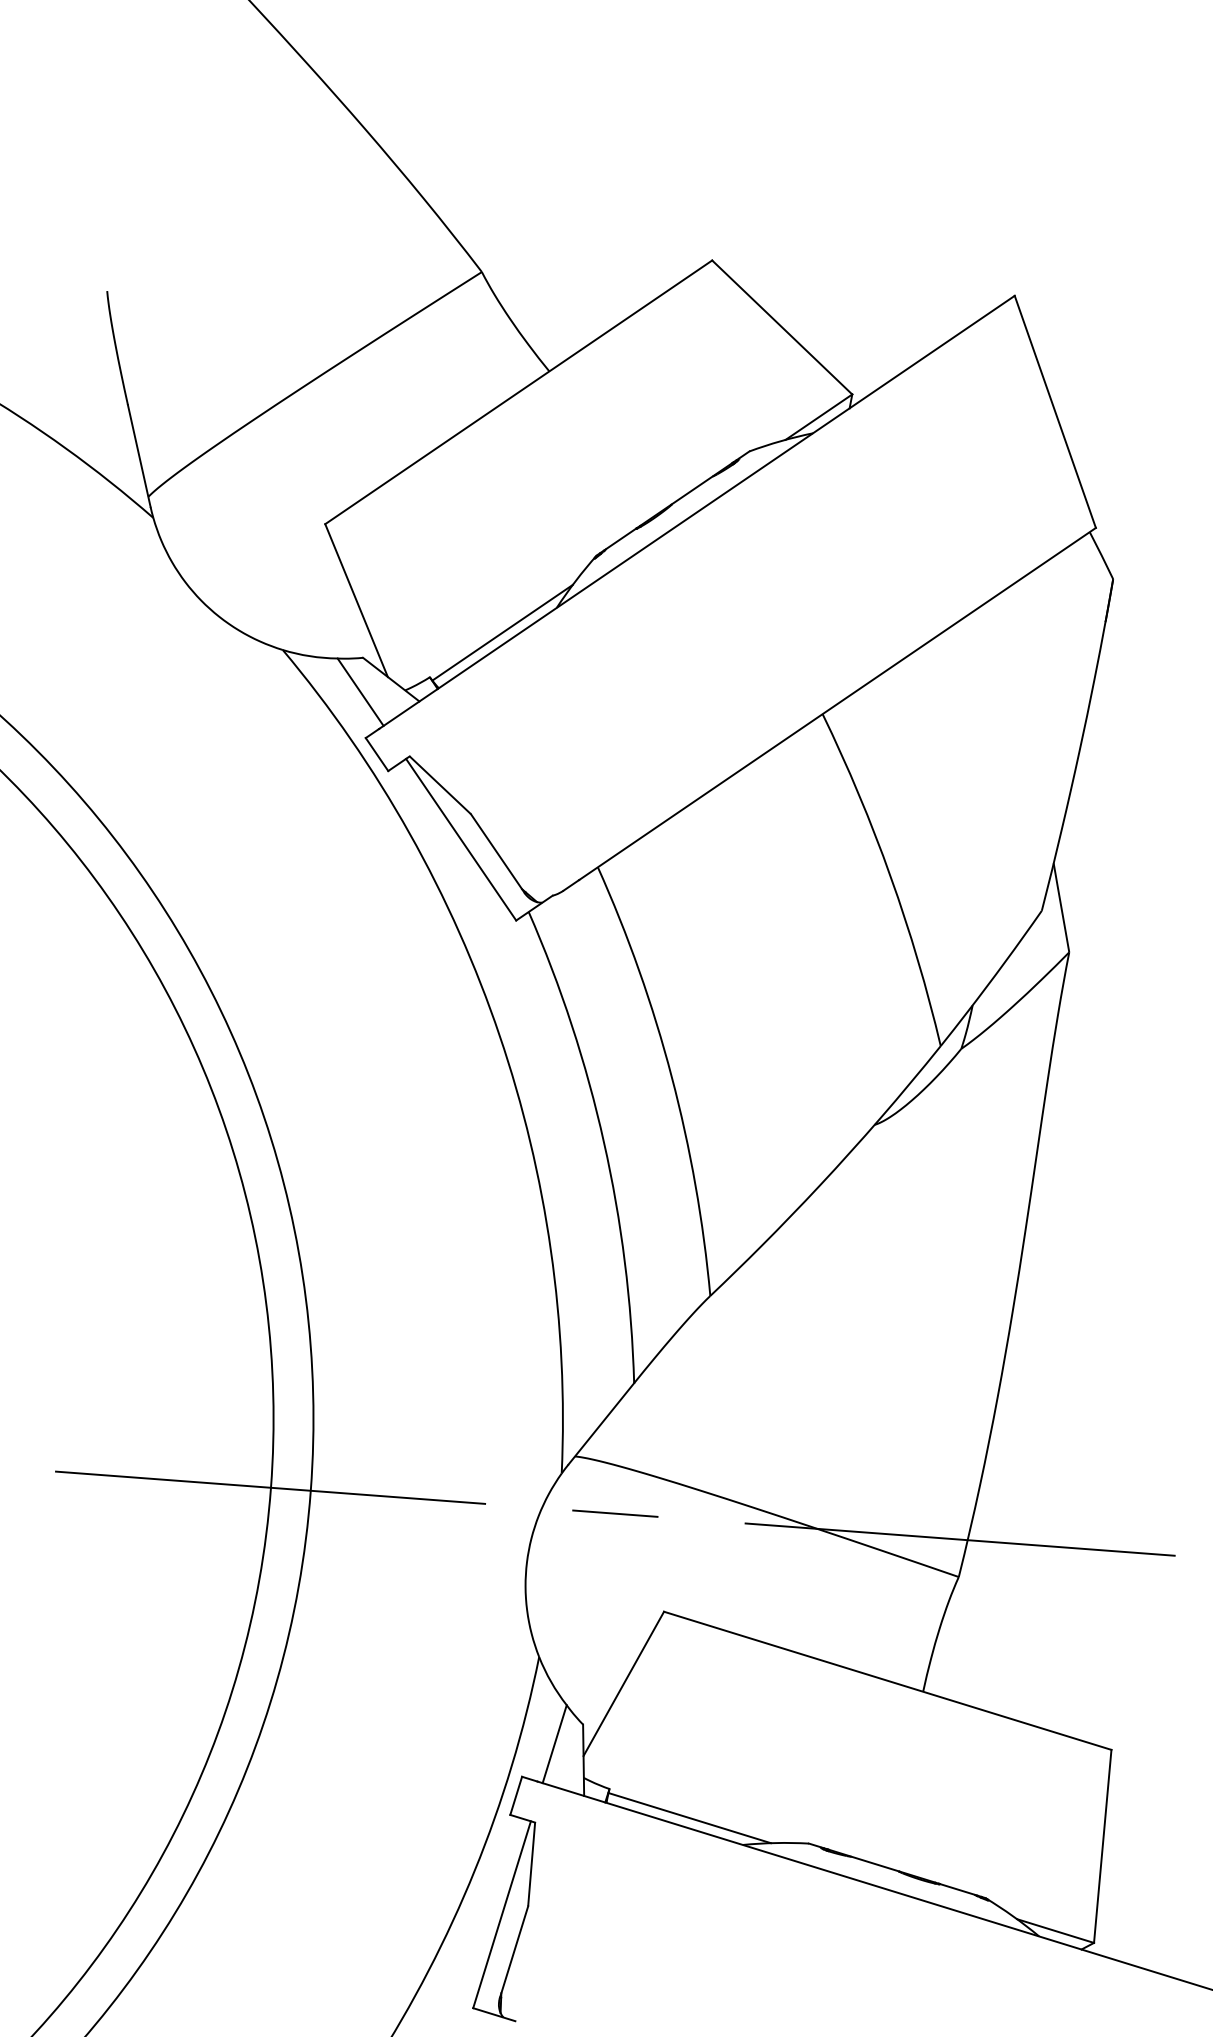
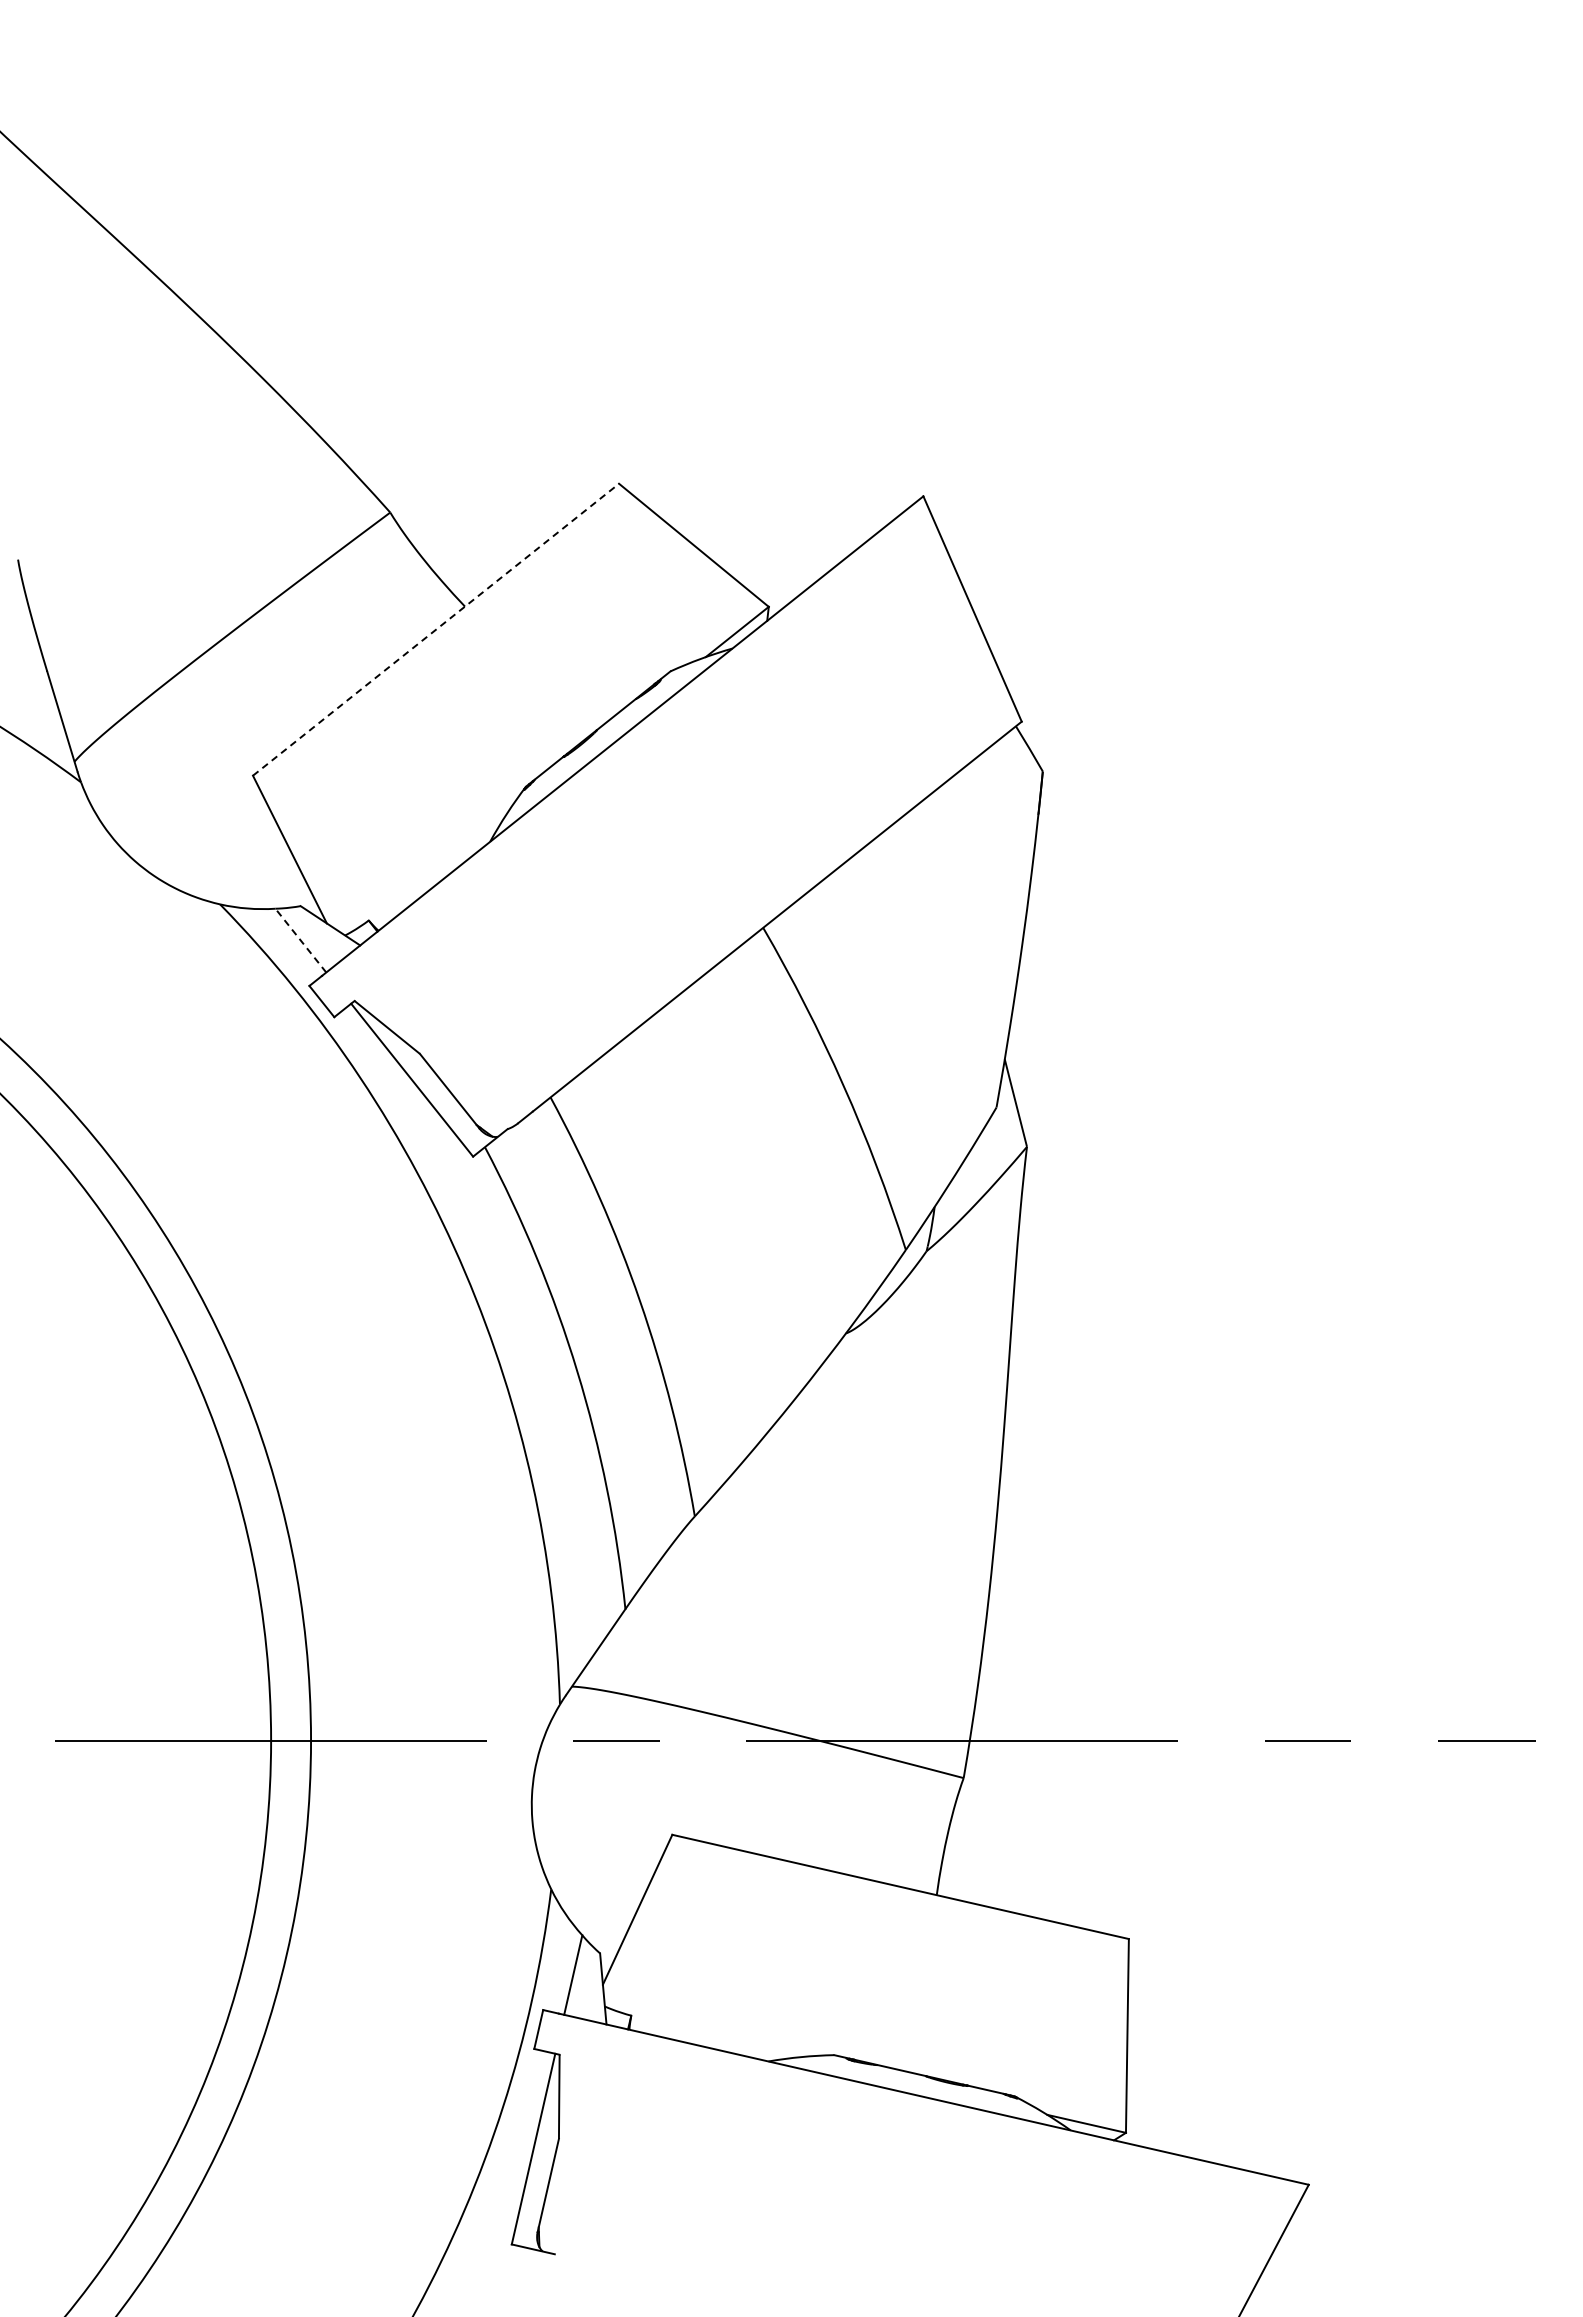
line: (519, 392) -> (436, 629), solid -> dashed
line: (502, 632) -> (437, 870), removed
line: (360, 692) -> (300, 940), solid -> dashed
line: (689, 1817) -> (713, 2038), removed

